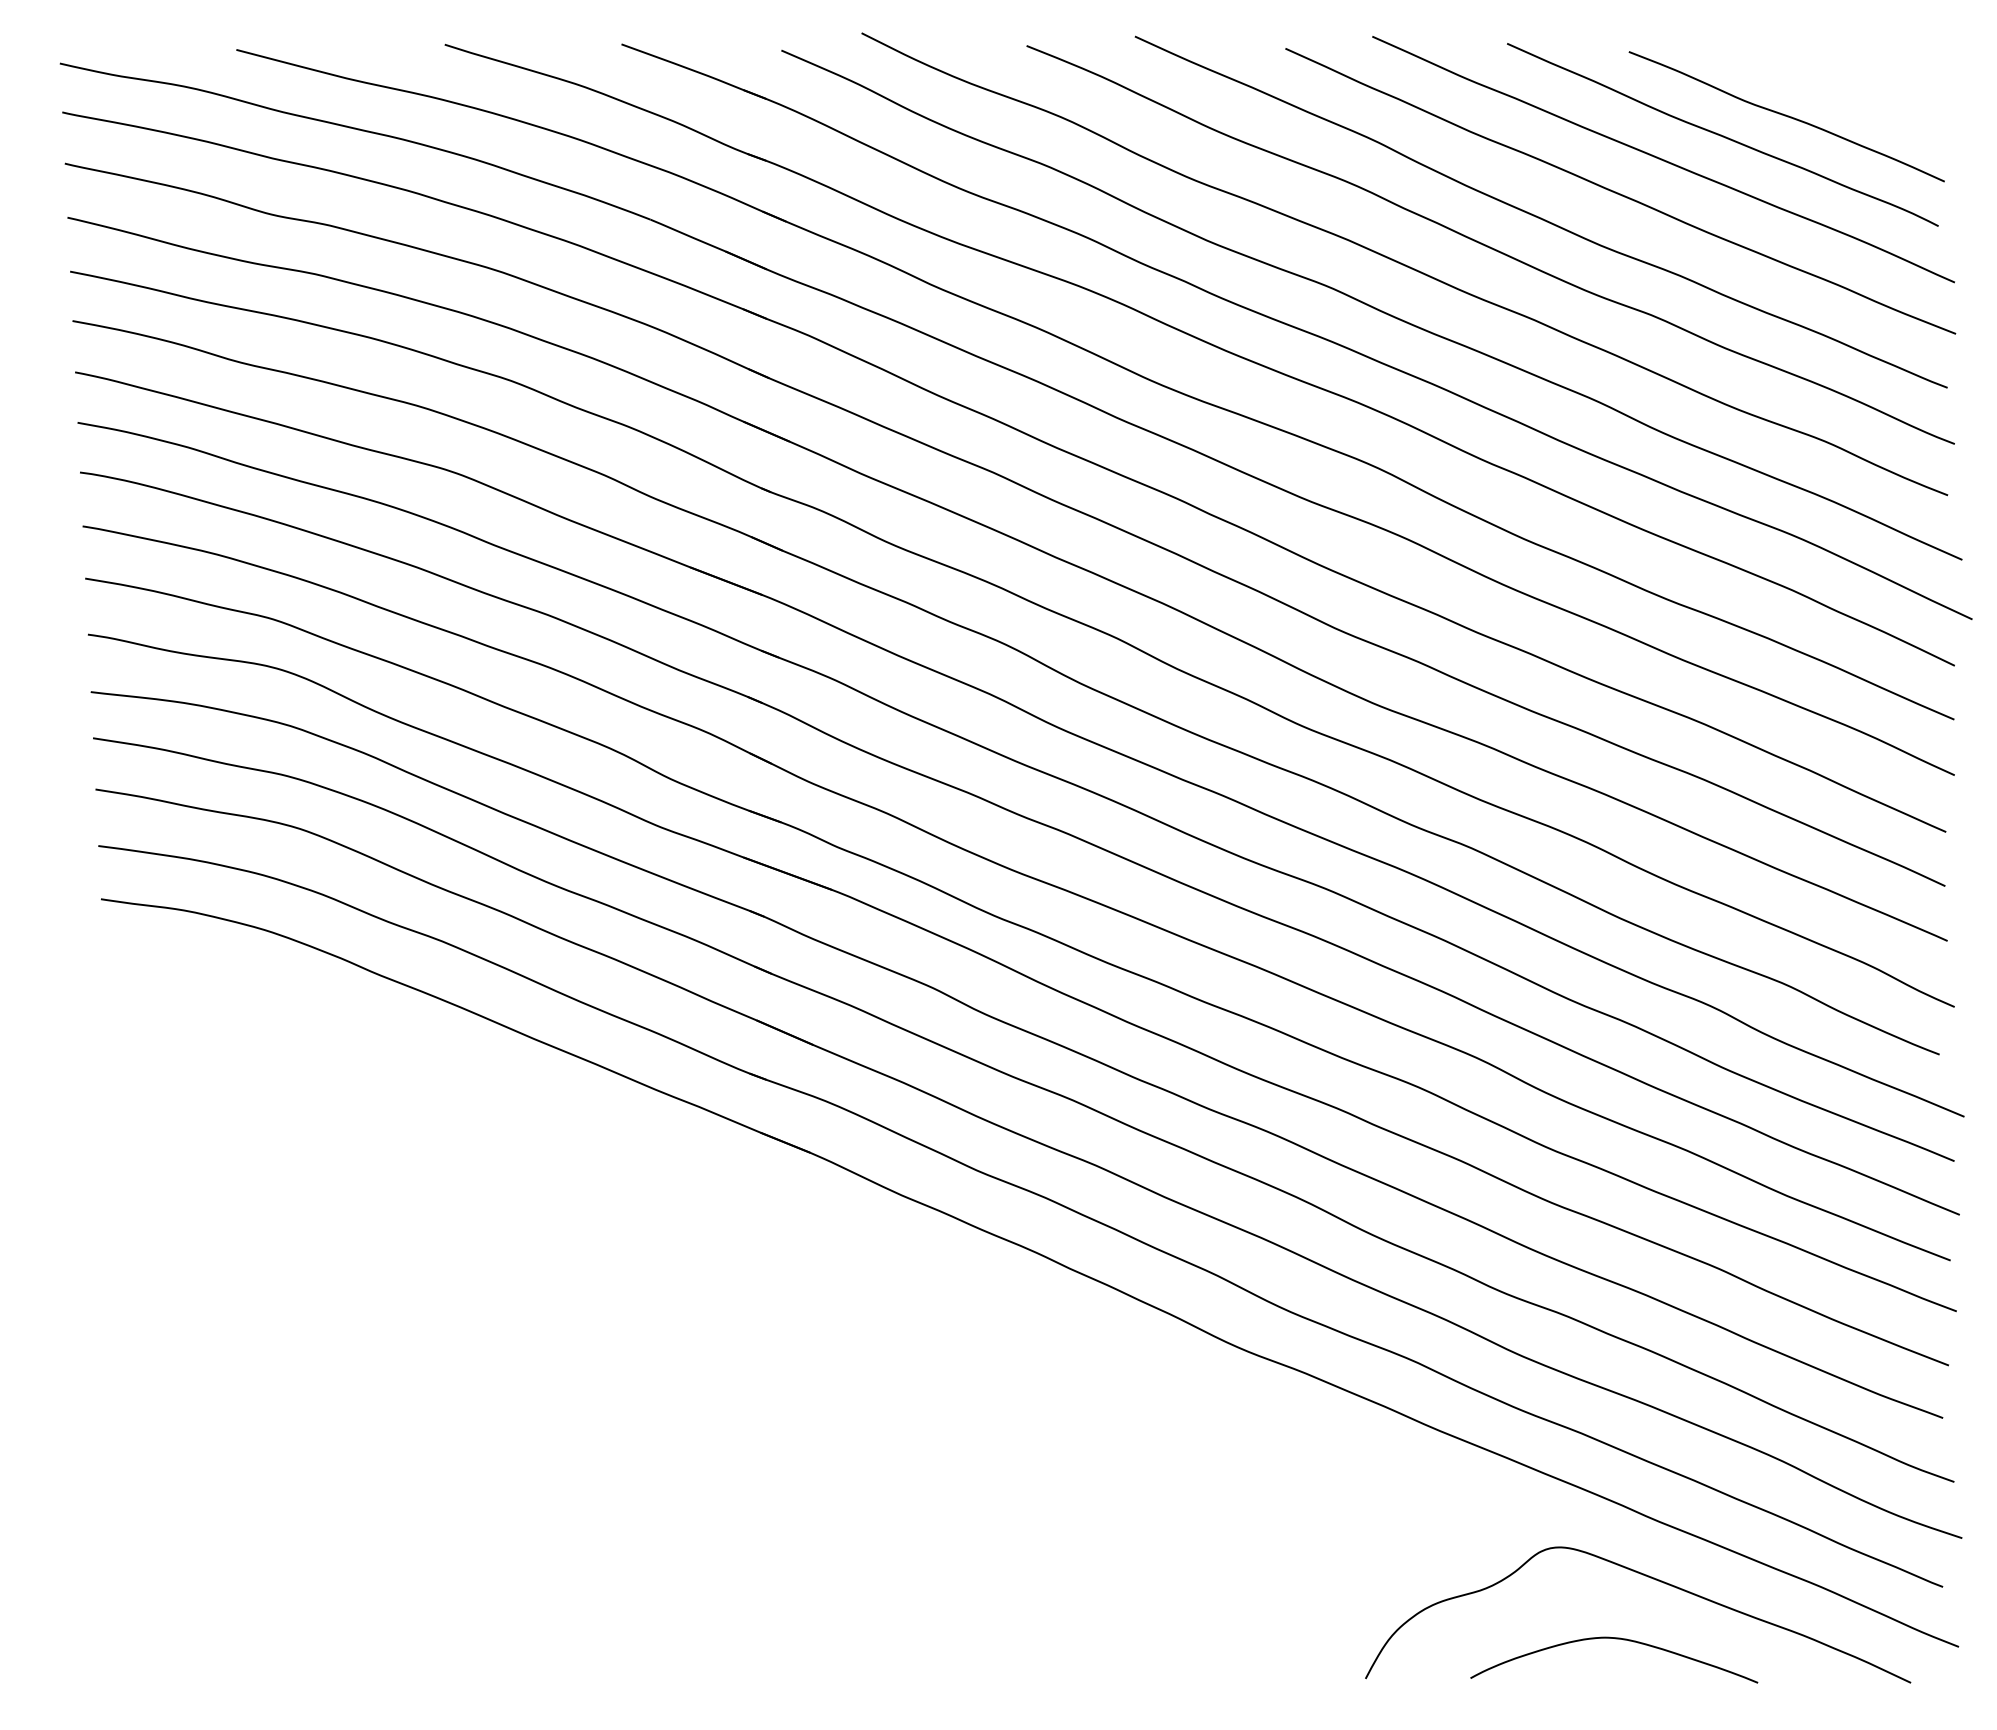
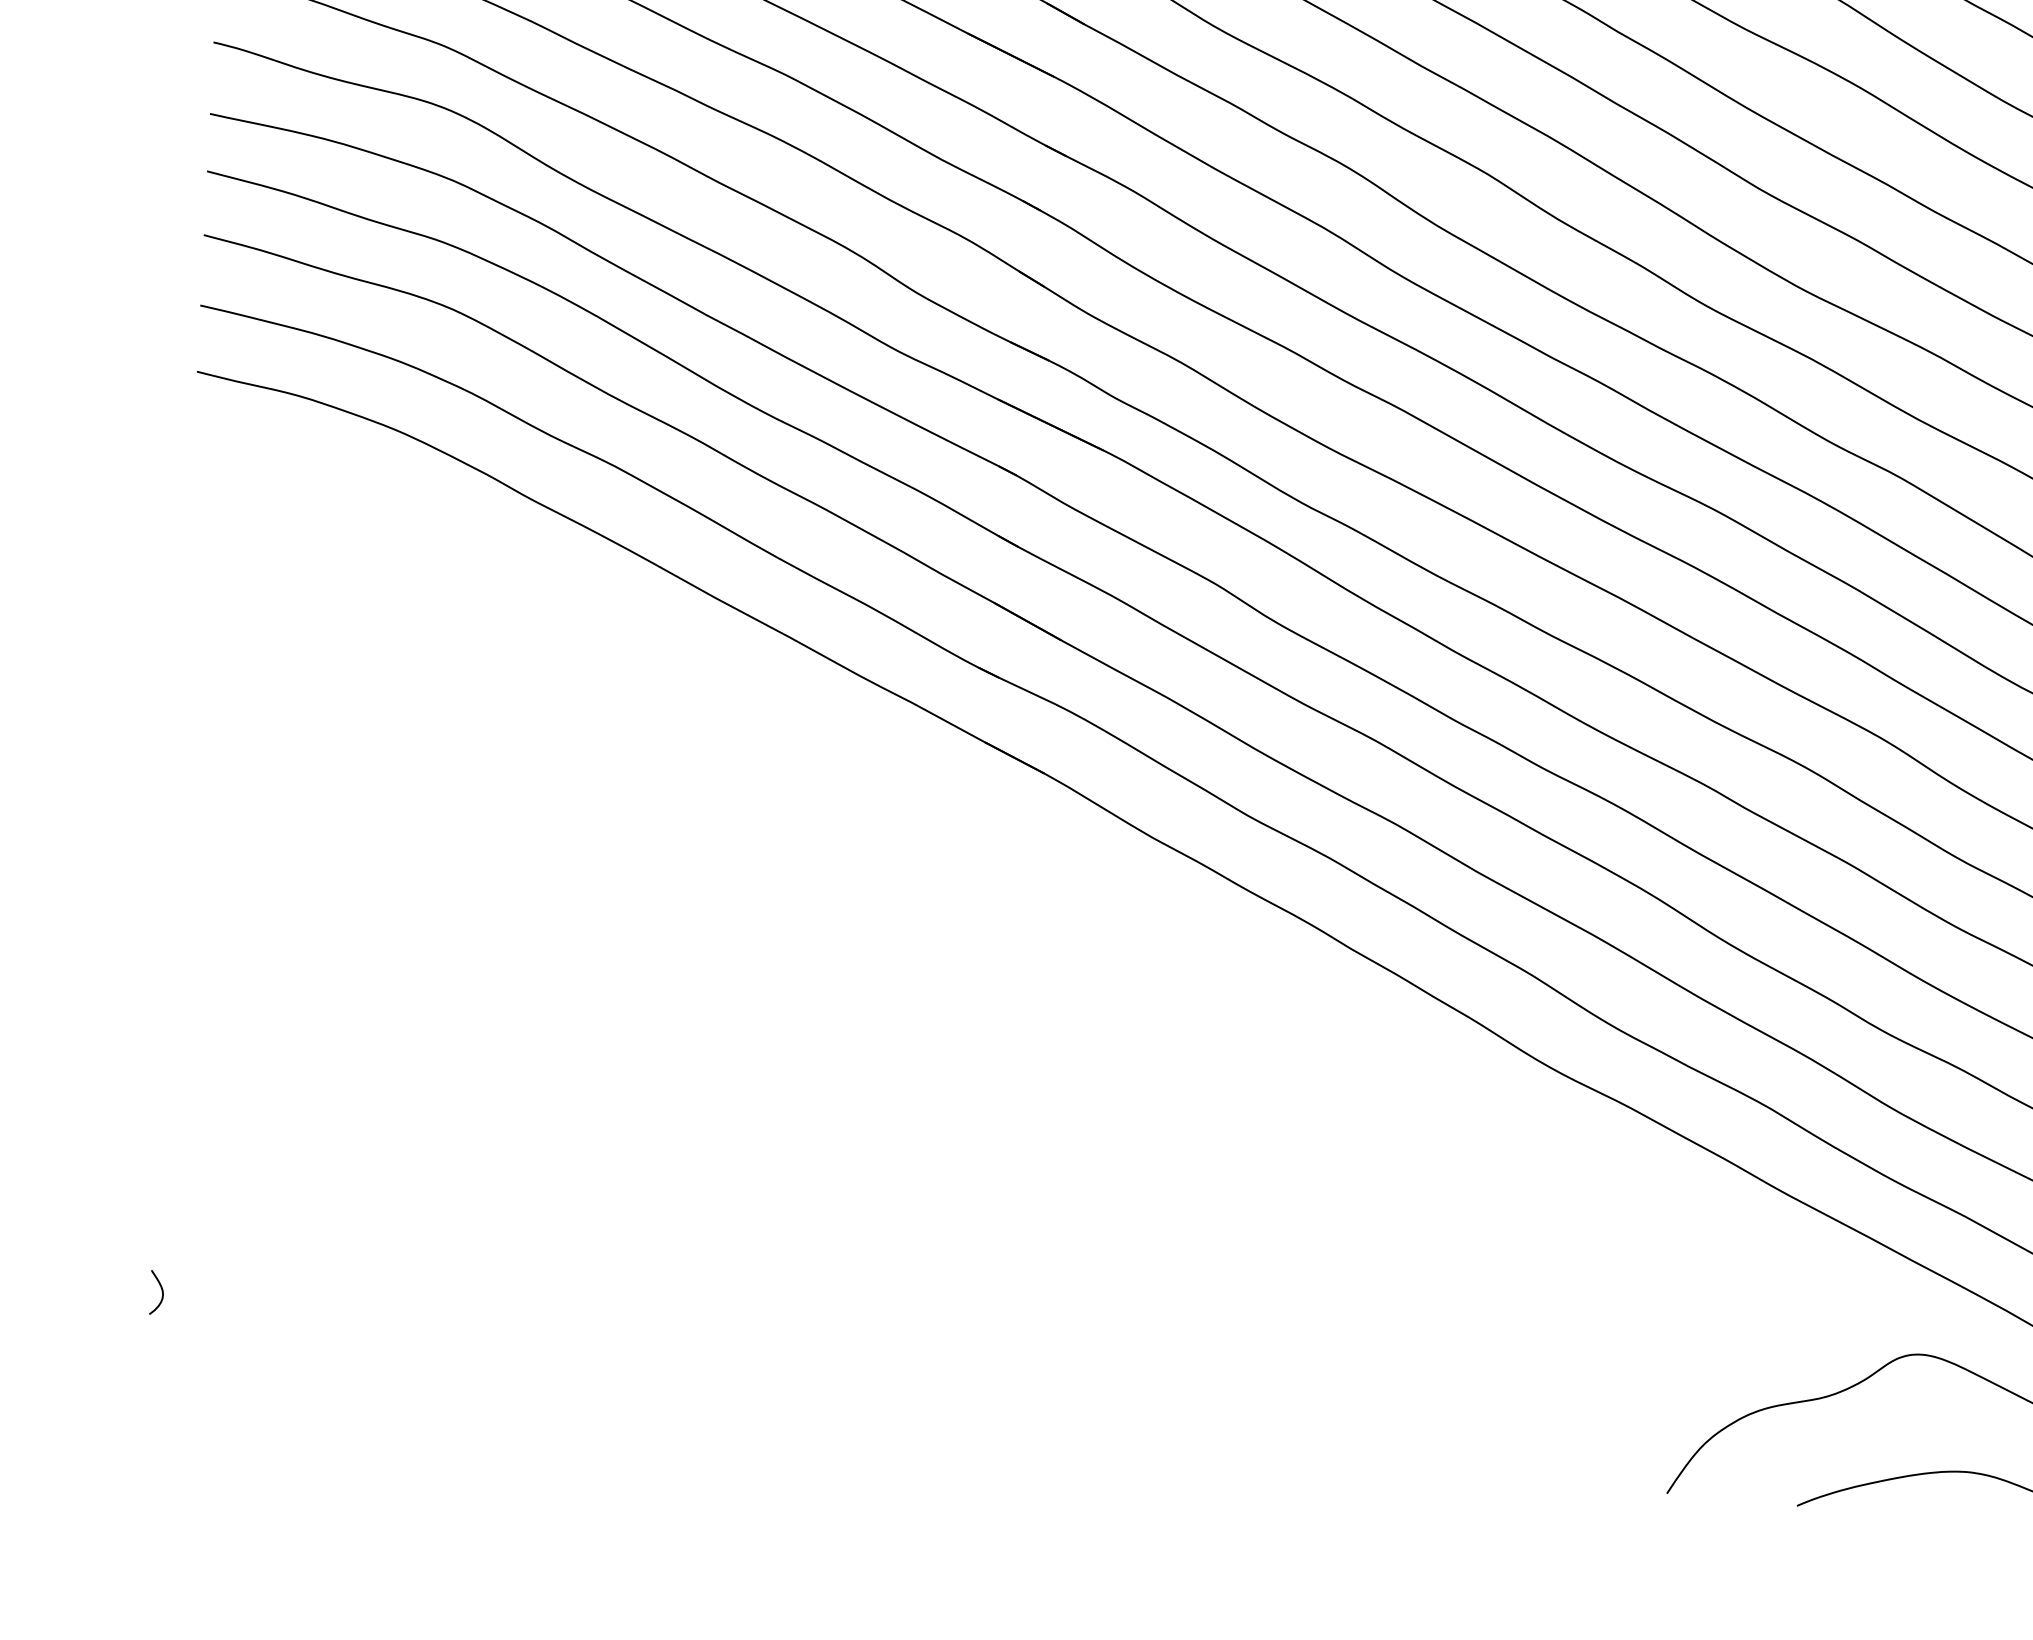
curve: (145, 1636) -> (161, 1290), added

